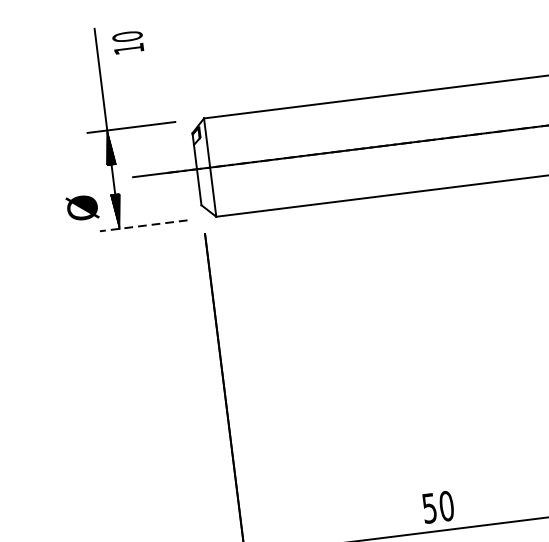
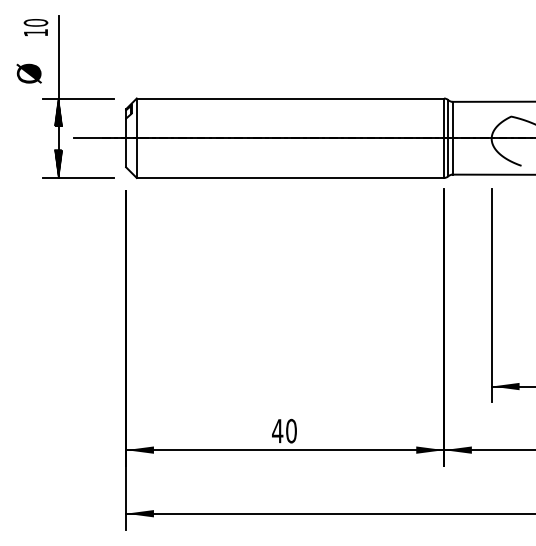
text: (127, 42) -> (35, 27), moved
text: (81, 207) -> (28, 73), moved
line: (142, 225) -> (77, 177), dashed -> solid
text: (429, 508) -> (277, 431), 50 -> 40

